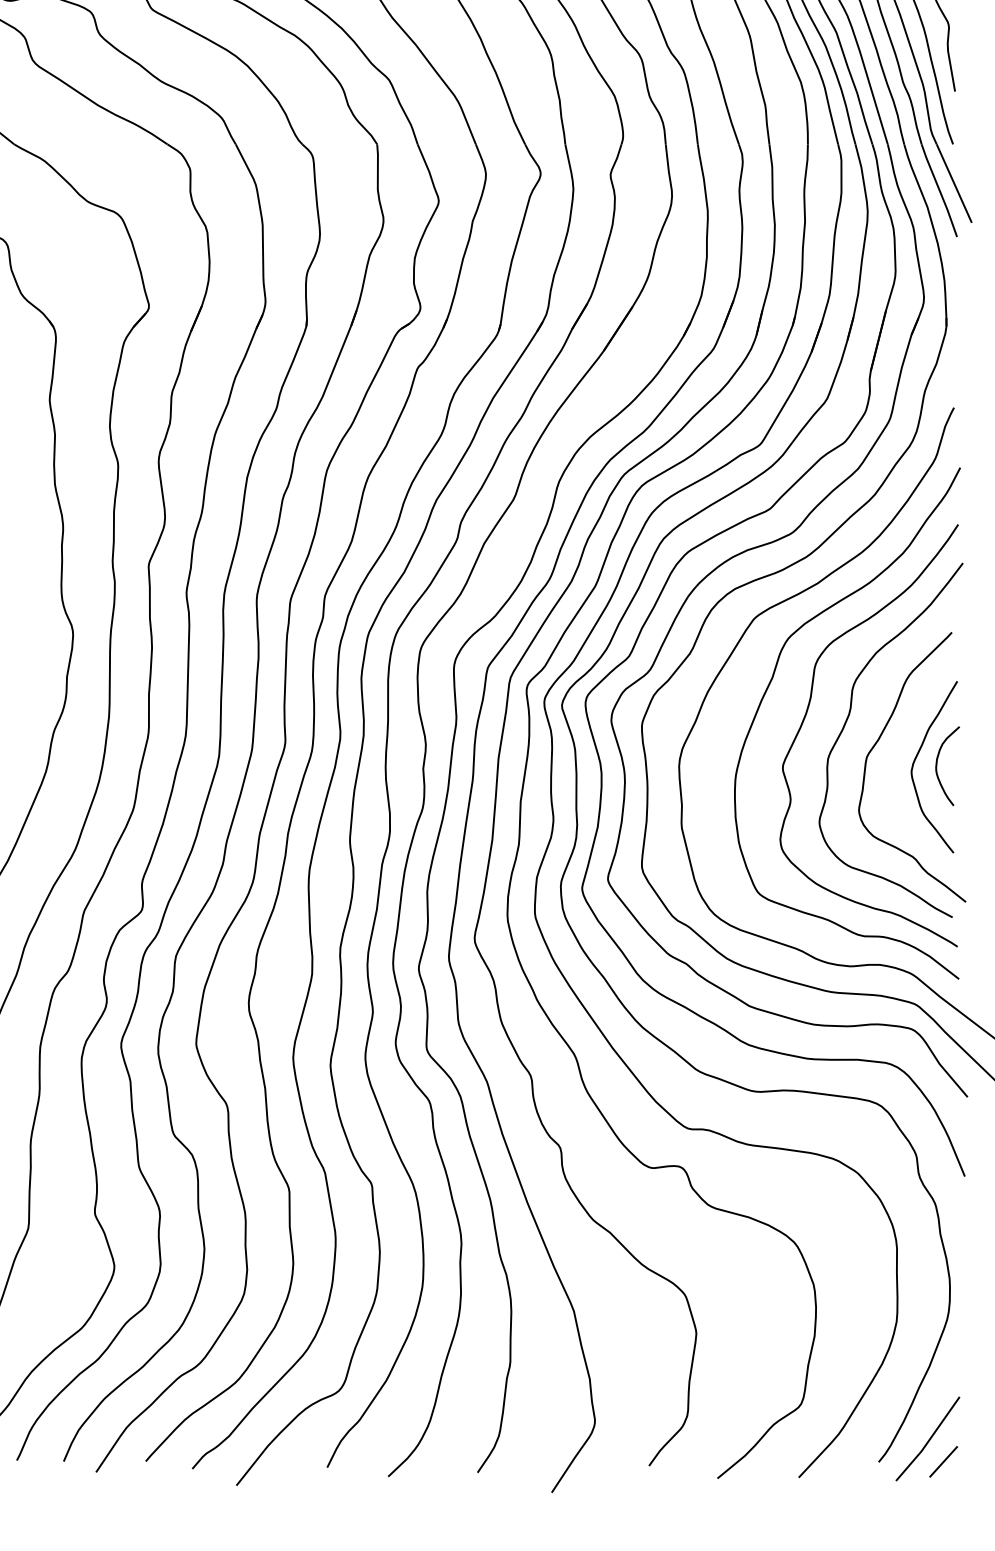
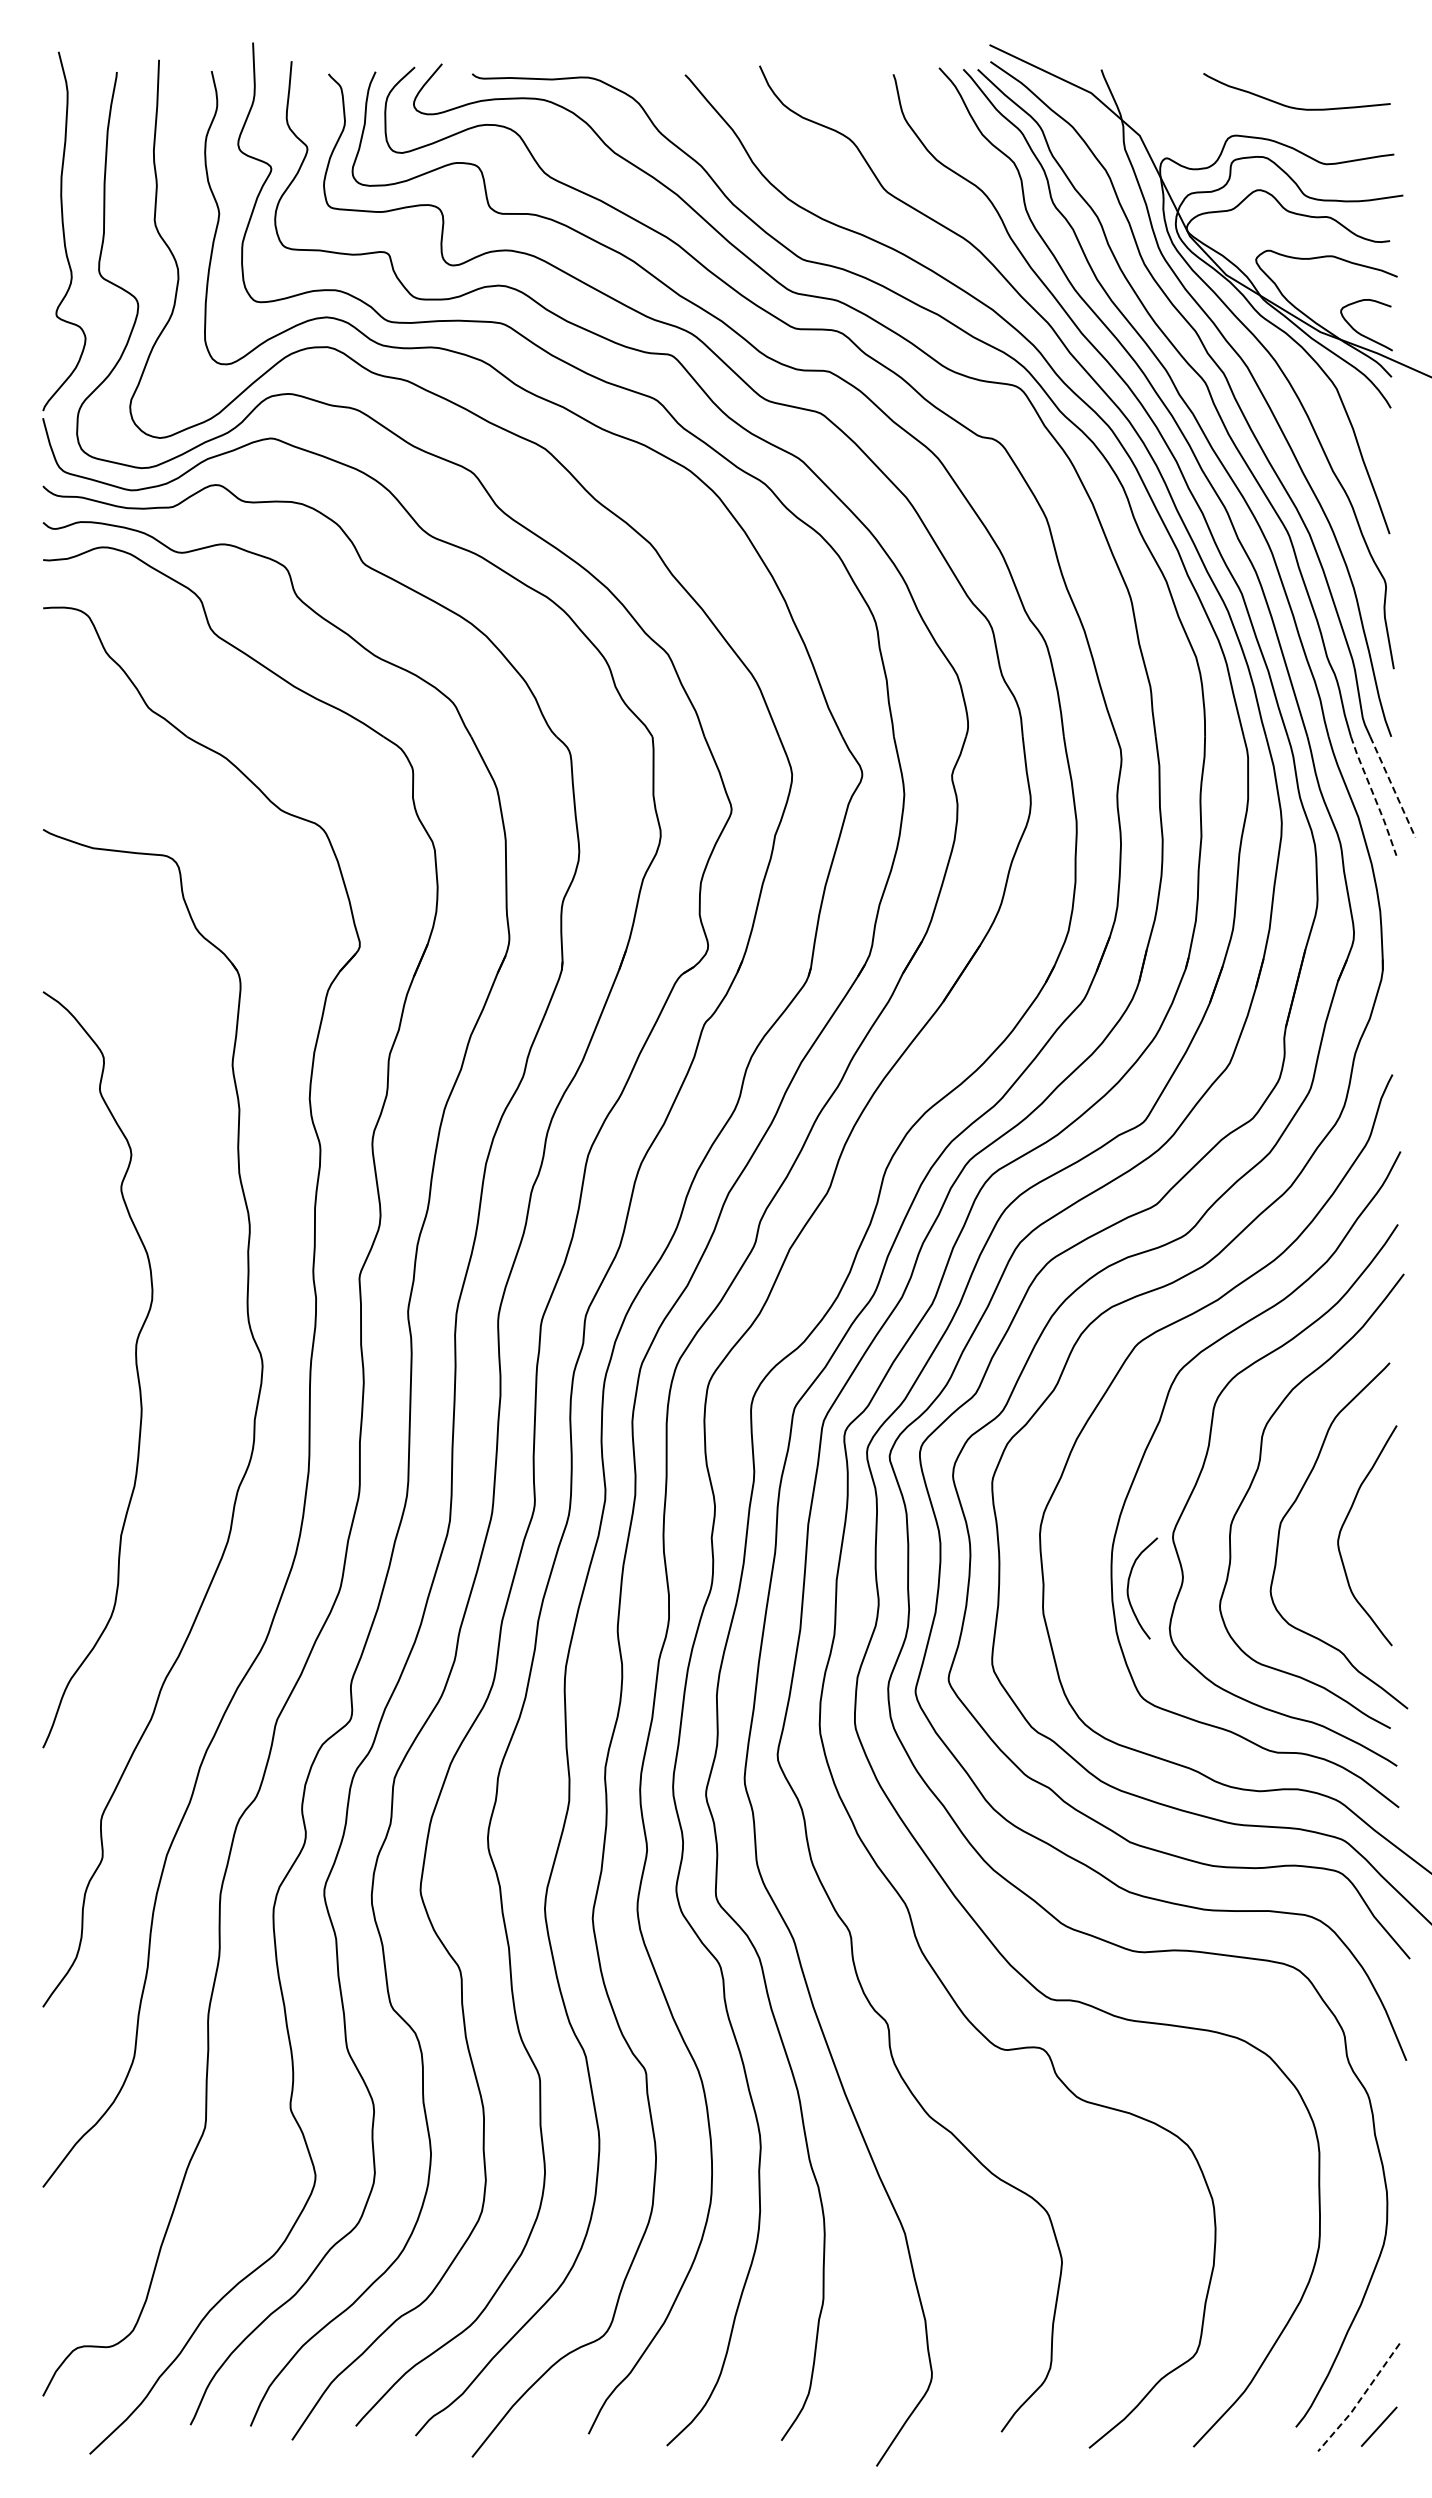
line: (954, 183) -> (1393, 787), solid -> dashed
line: (939, 190) -> (1374, 796), solid -> dashed
curve: (937, 763) -> (1129, 1584), moved
line: (929, 1440) -> (1360, 2399), solid -> dashed

